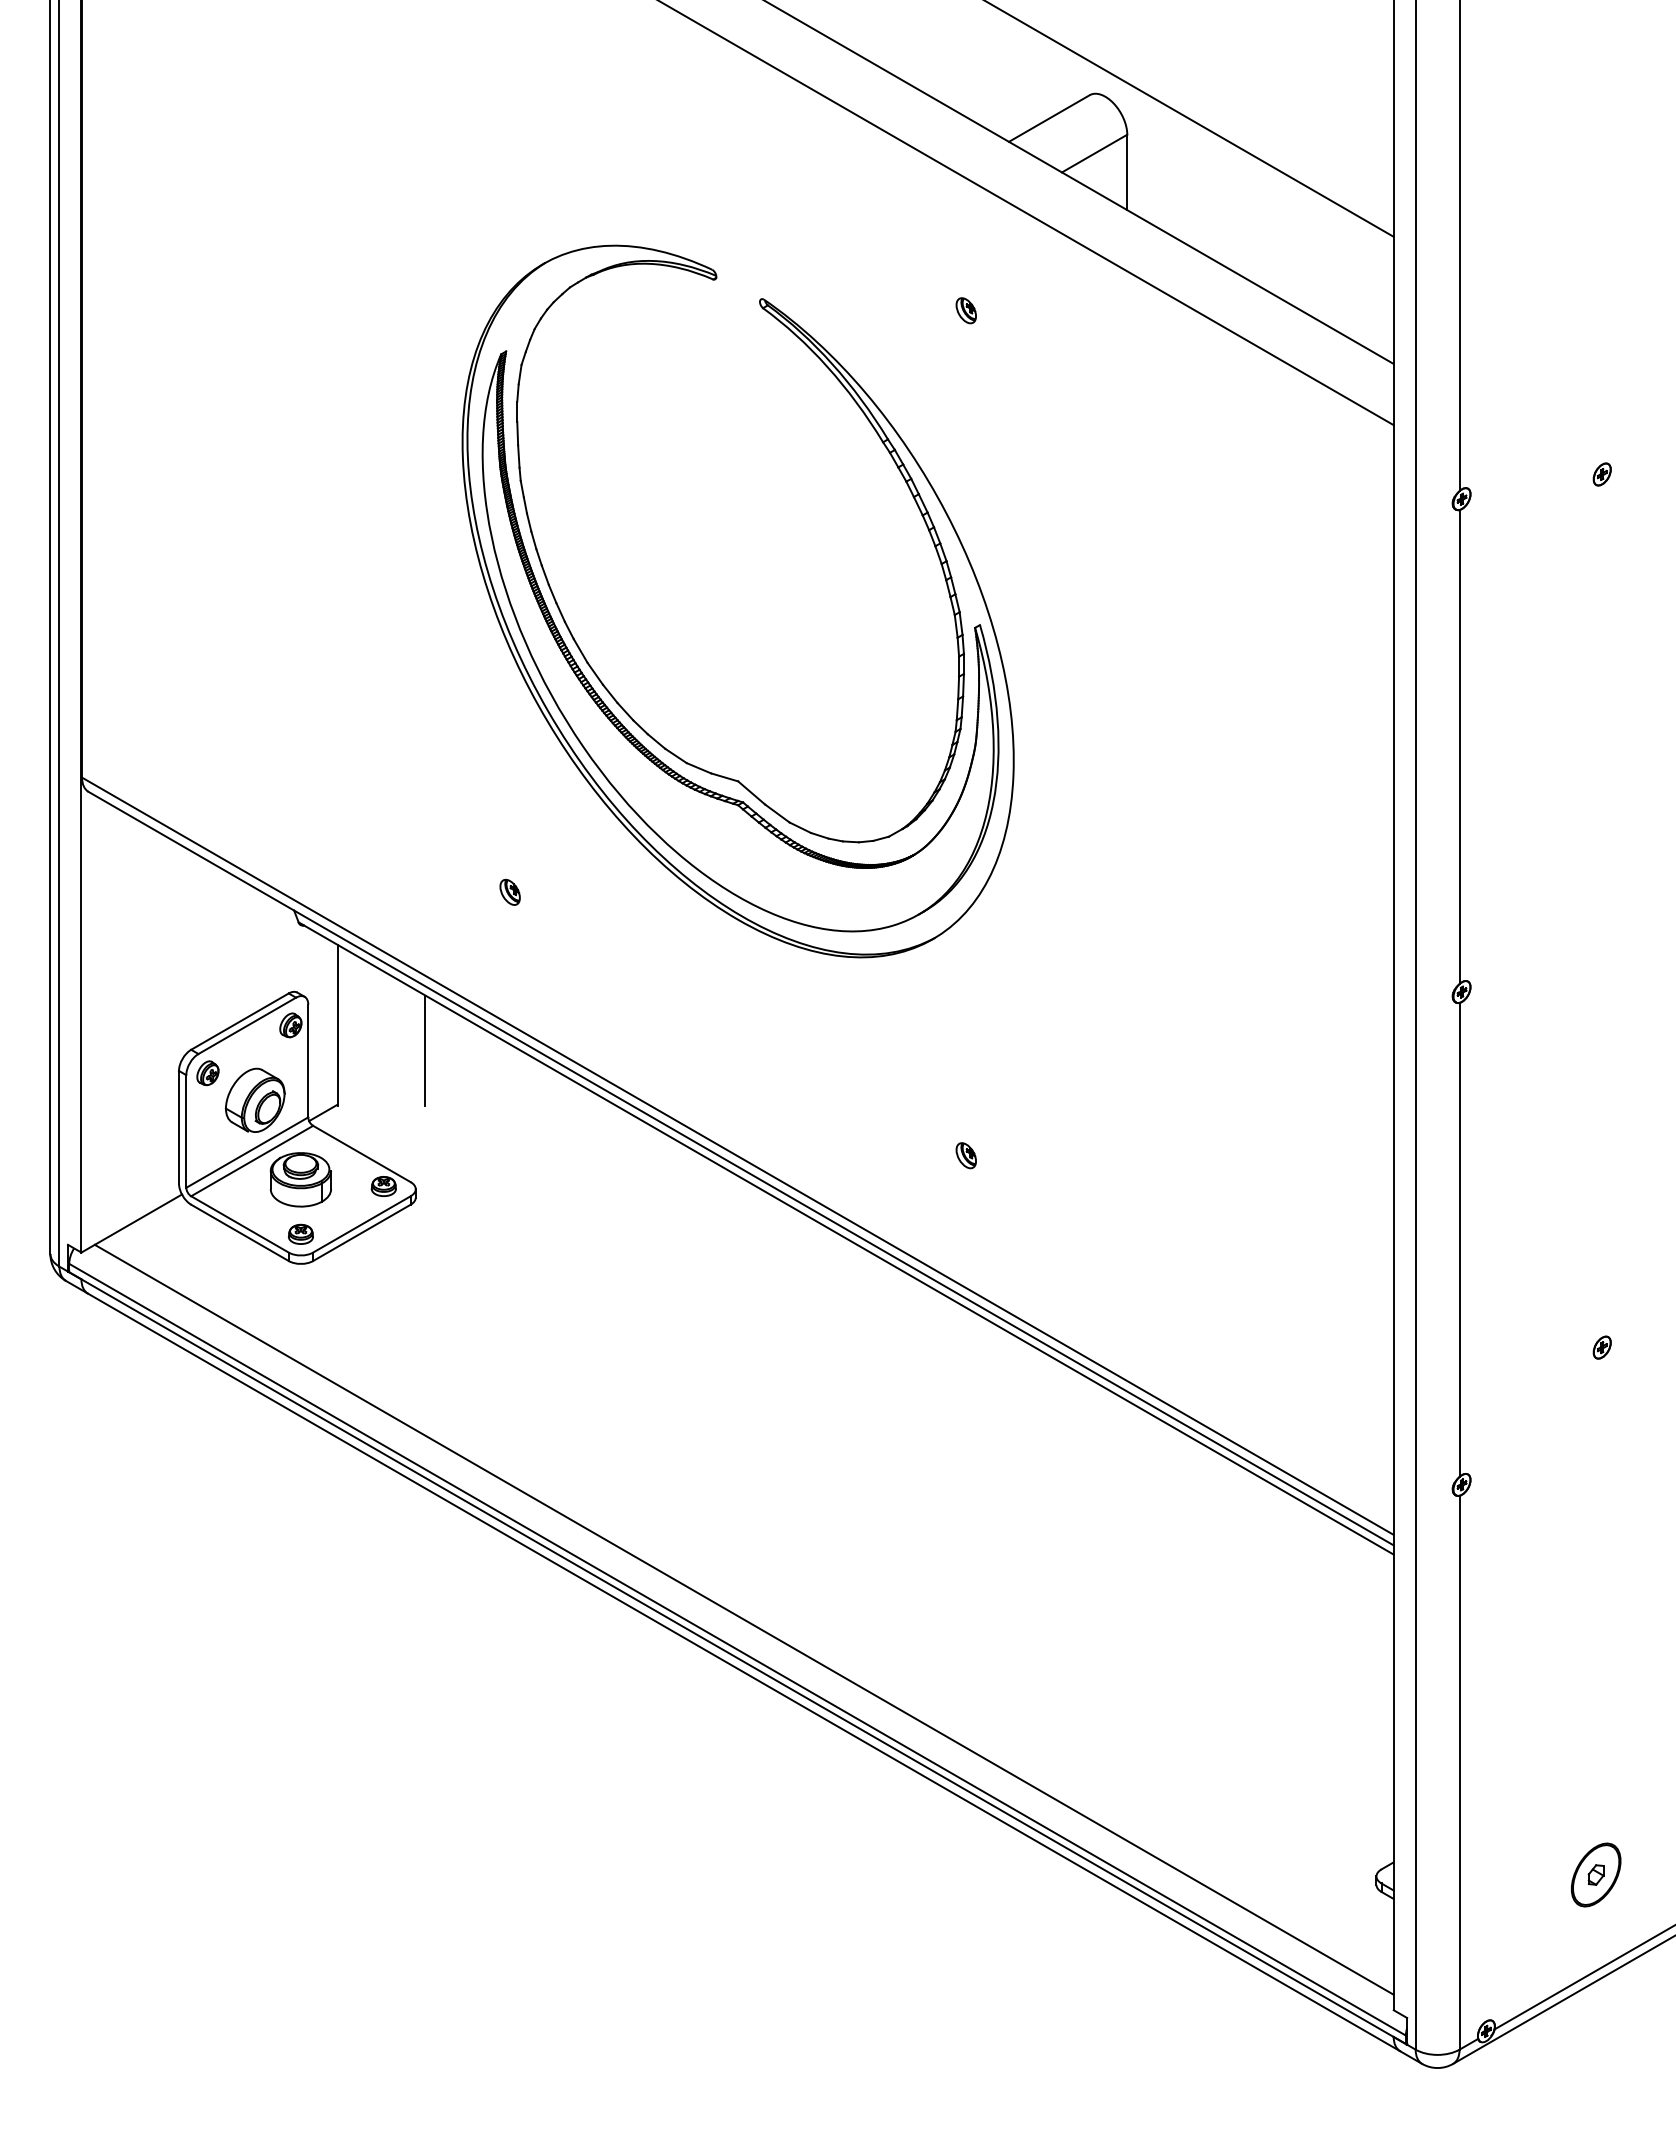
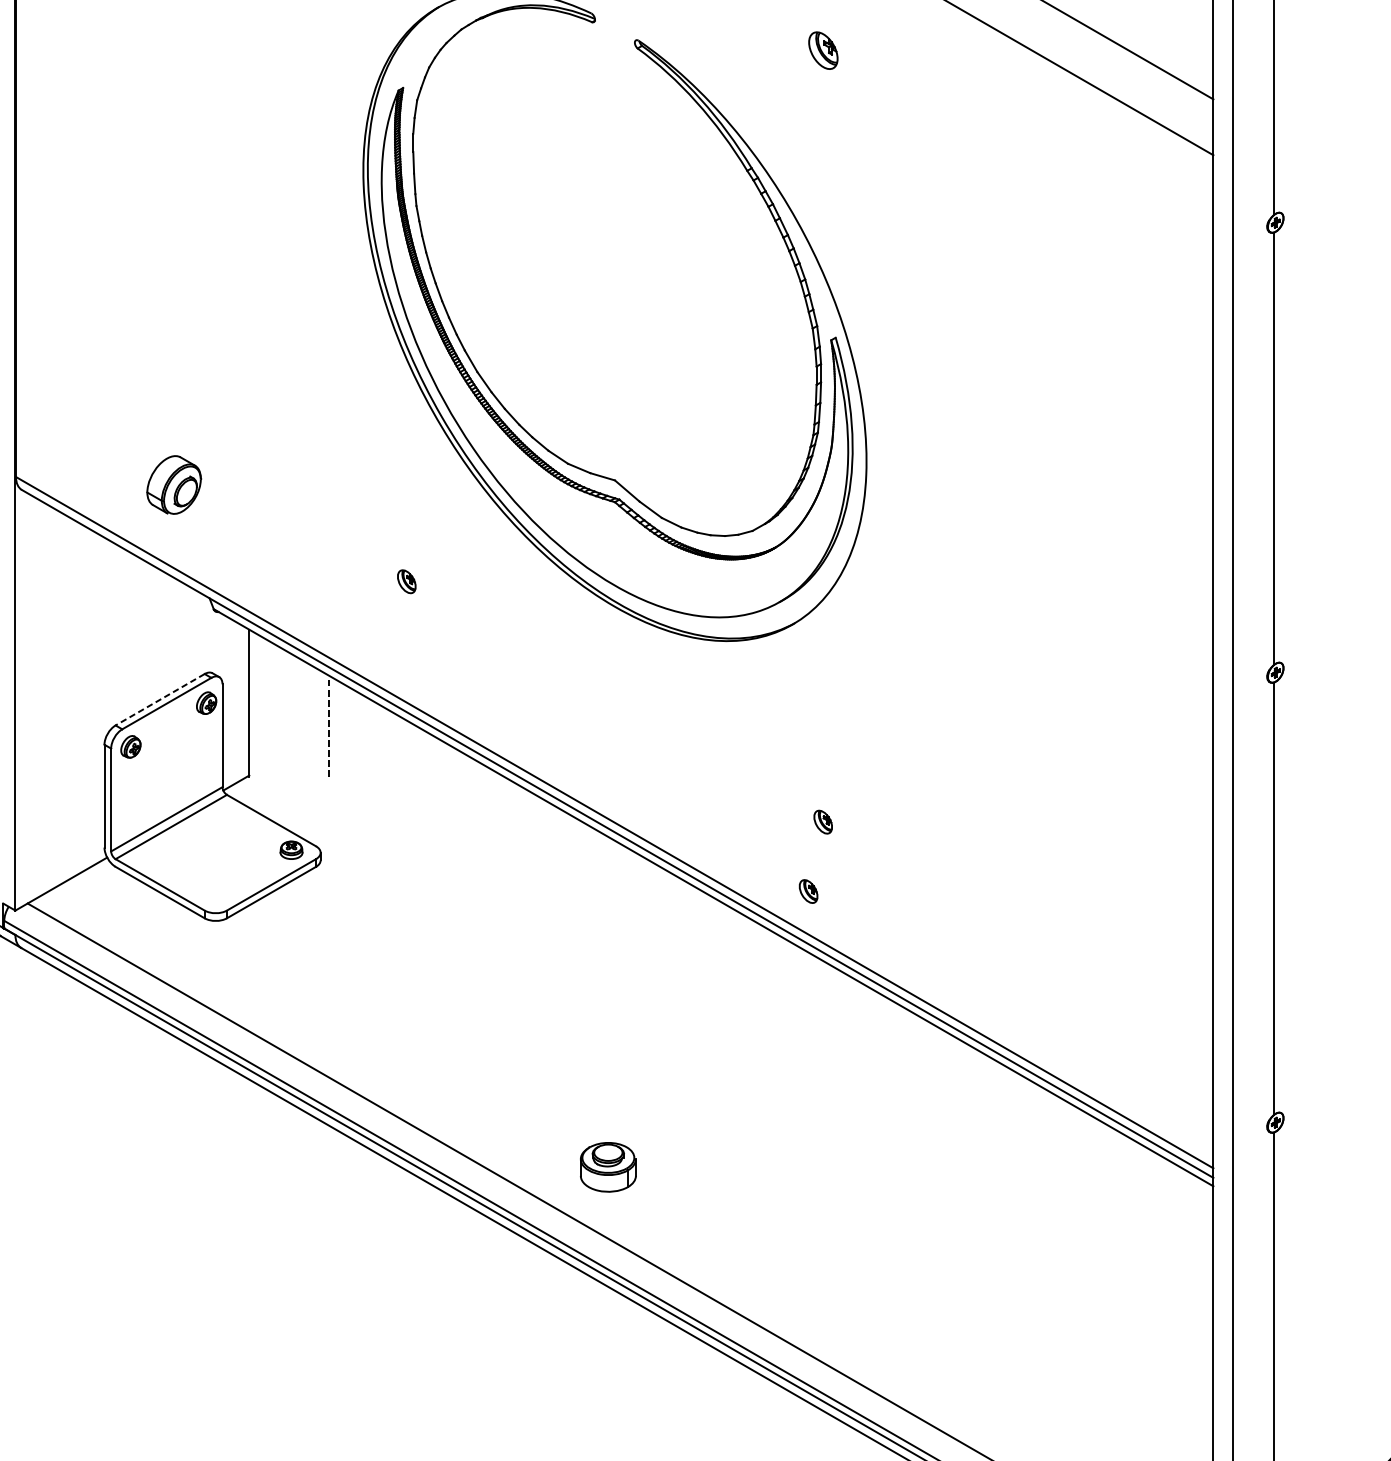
part: (965, 310) -> (822, 50), size x1.6
line: (239, 1021) -> (159, 699), solid -> dashed
line: (425, 1050) -> (329, 726), solid -> dashed
part: (254, 1099) -> (173, 484), moved
part: (300, 1179) -> (607, 1167), moved
part: (949, 1231) -> (807, 891), added
part: (300, 1233) -> (215, 893), removed

